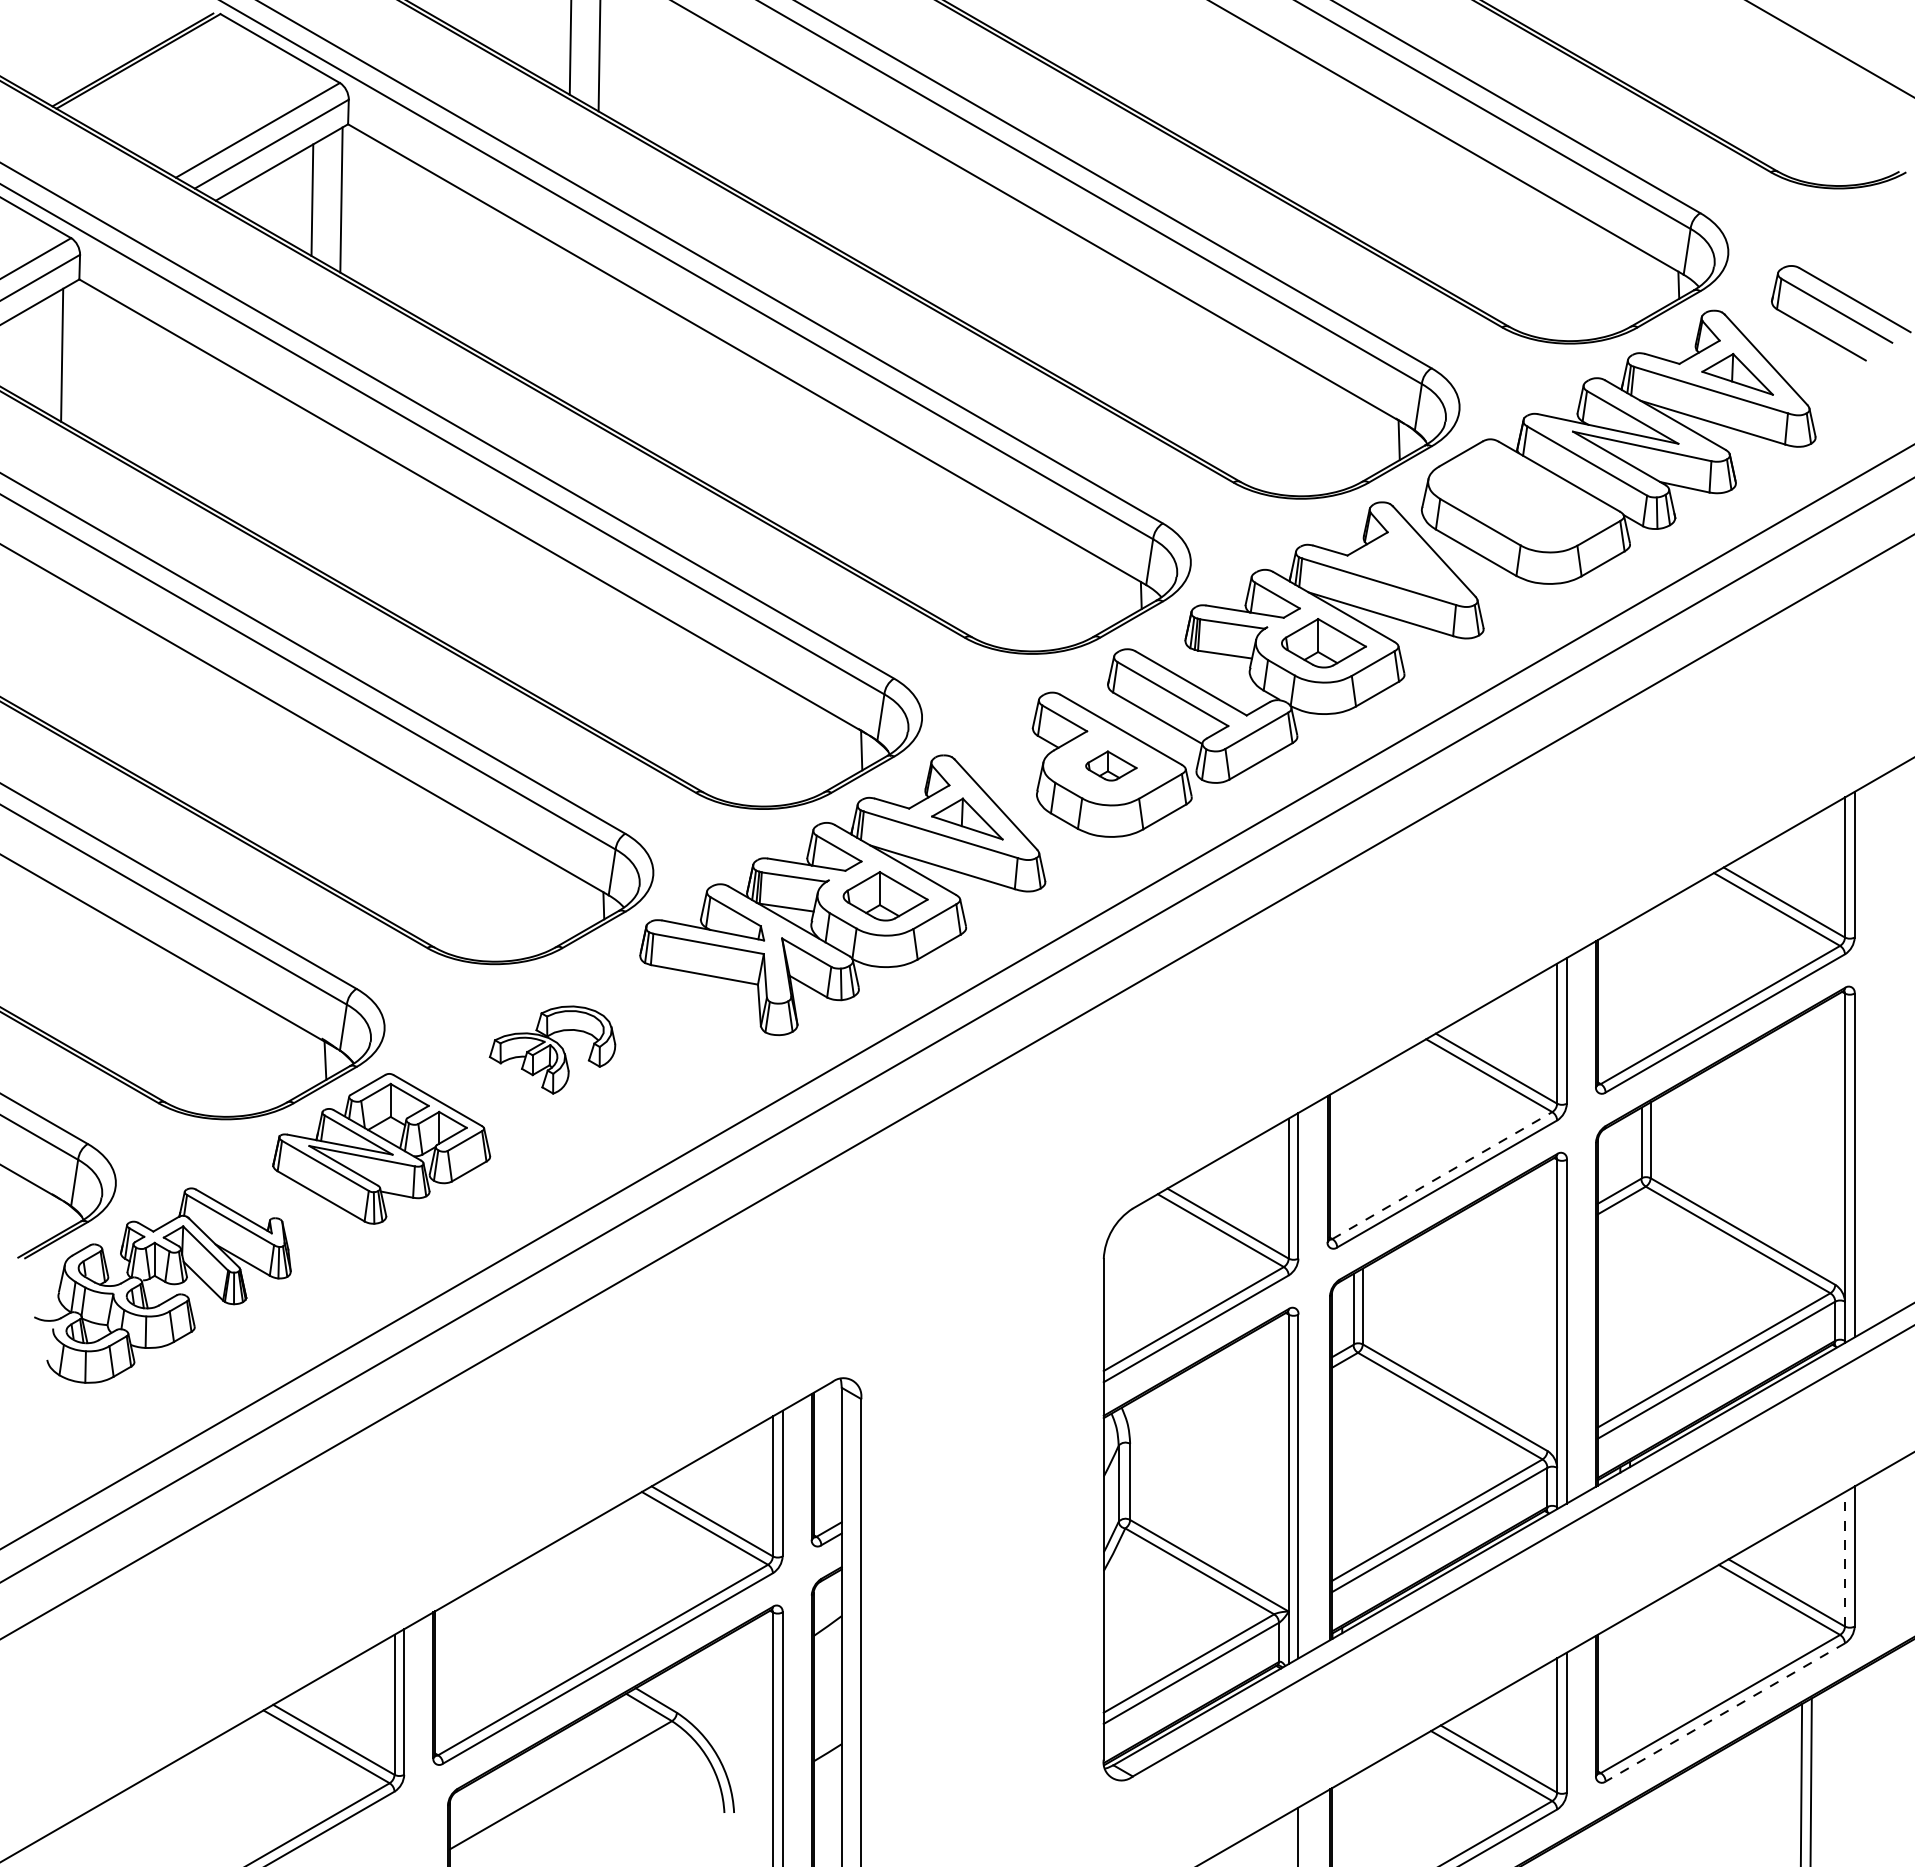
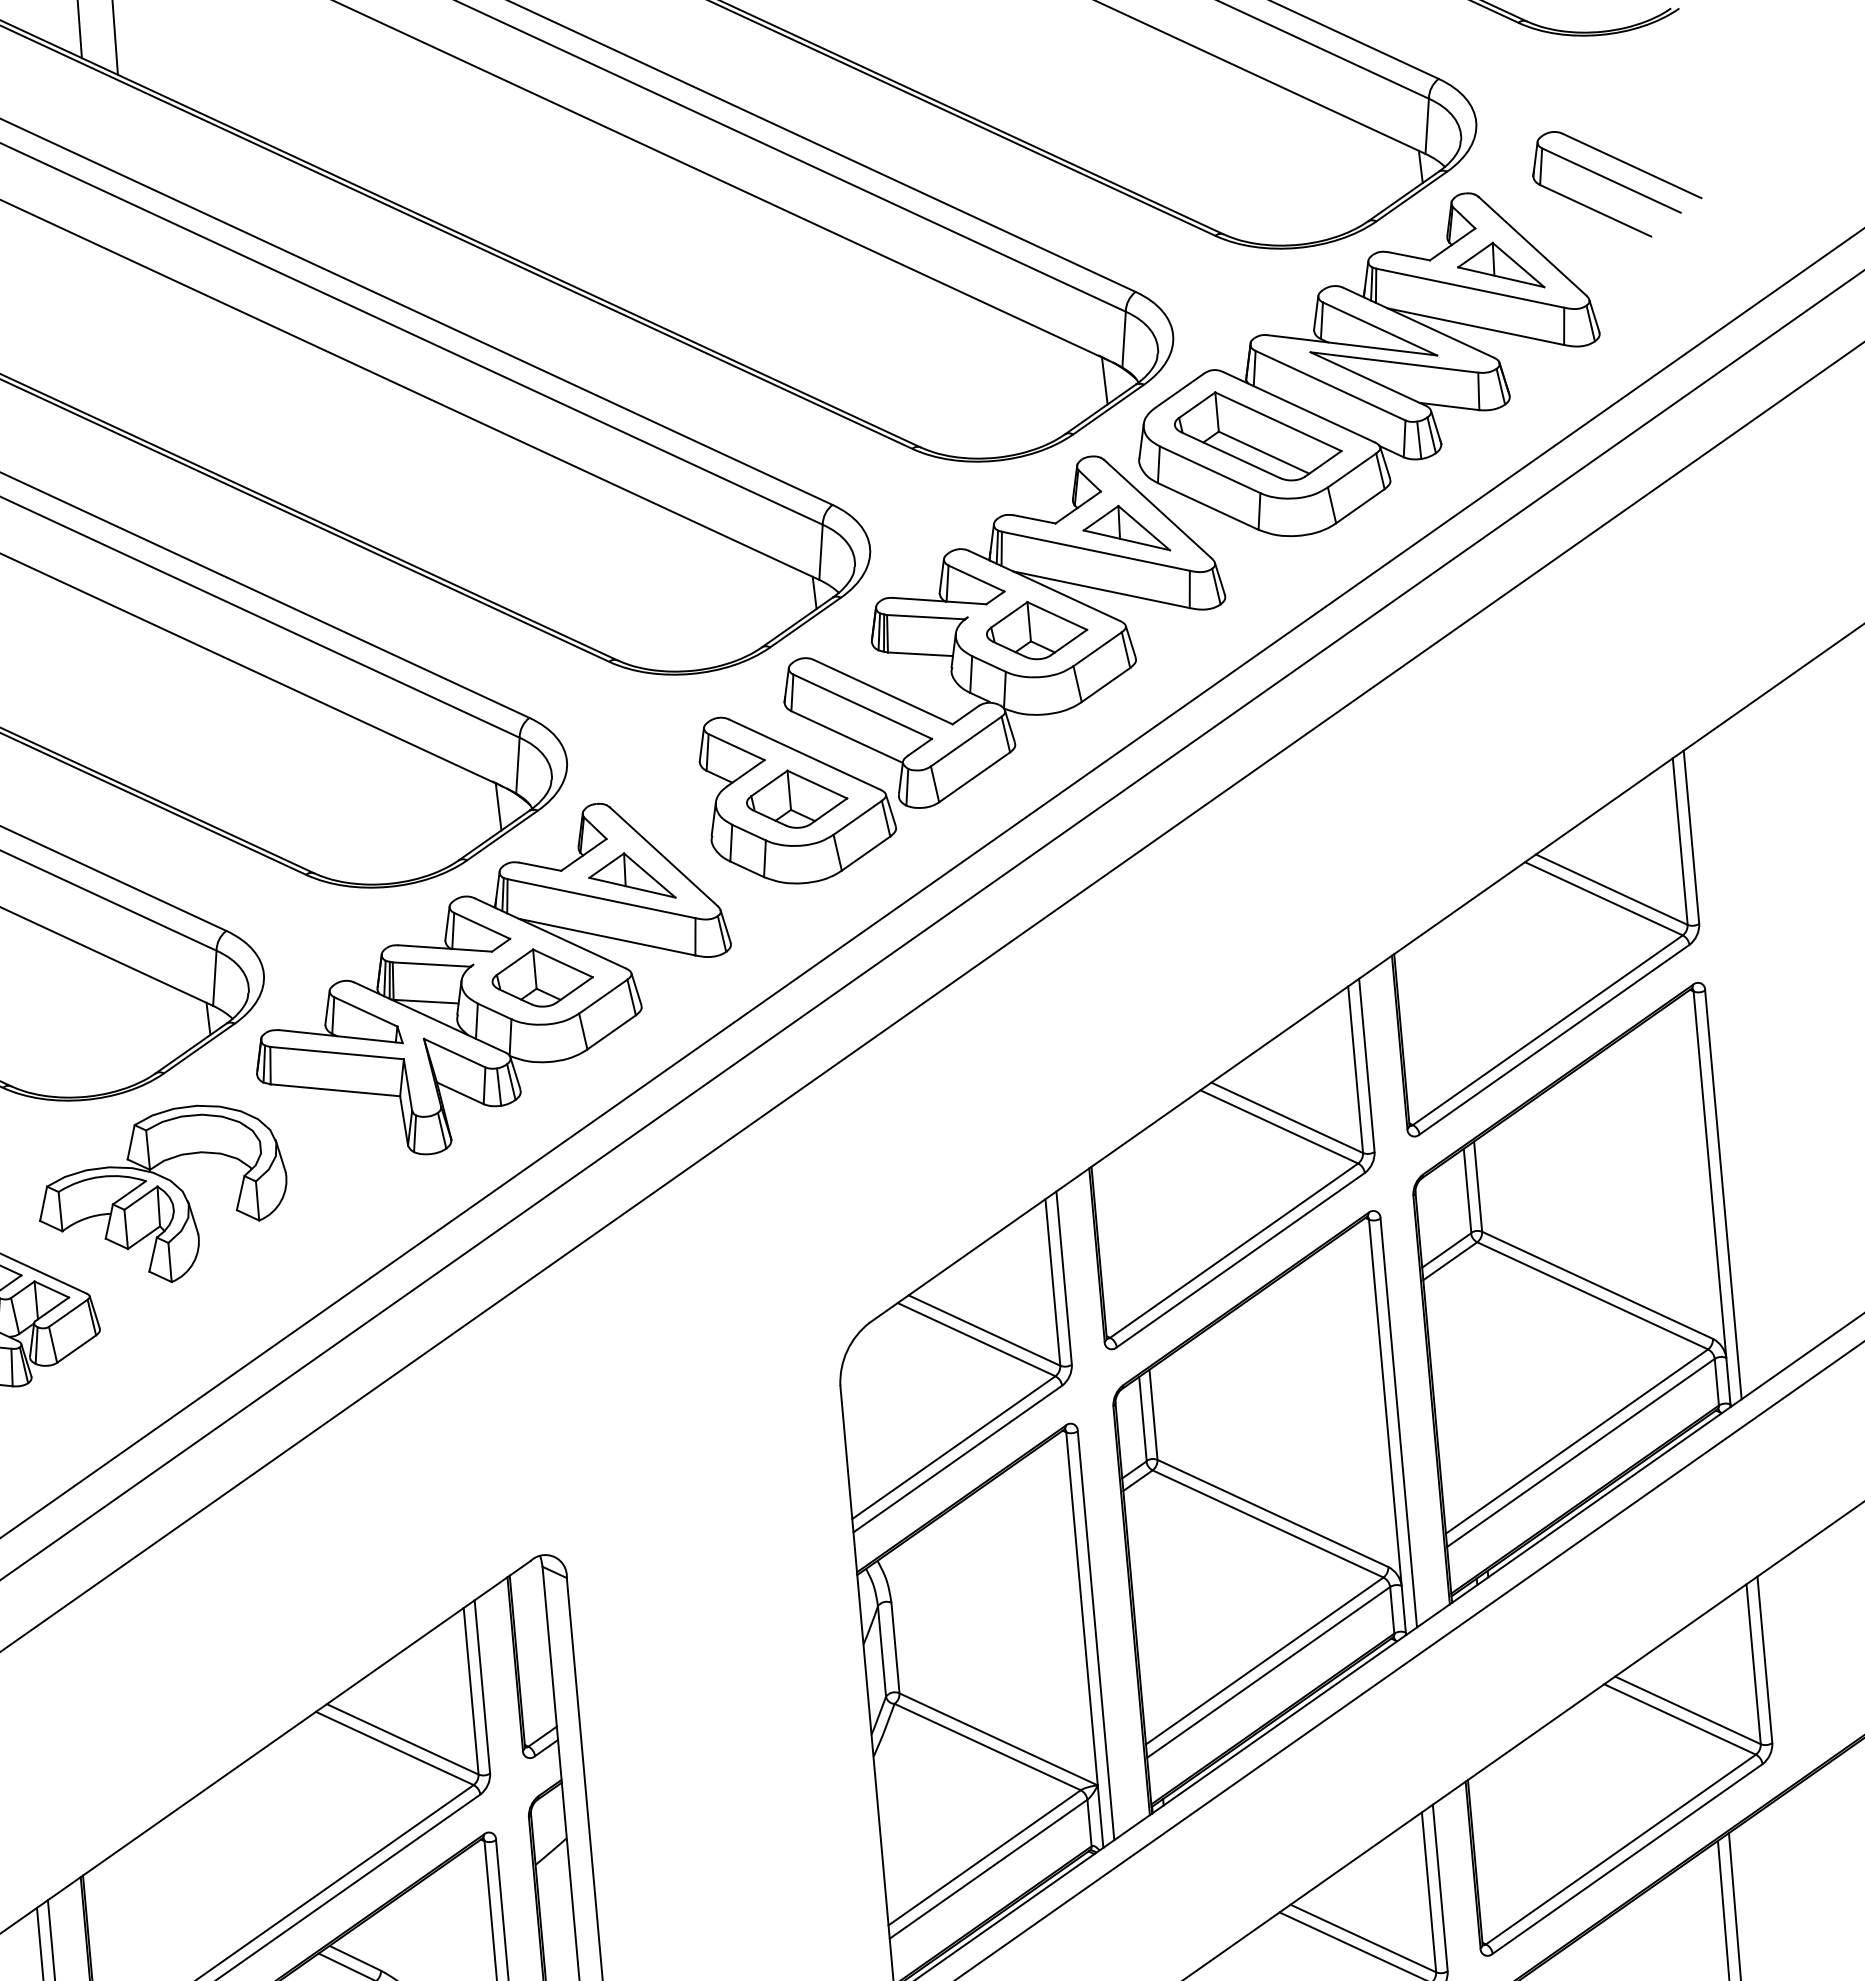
part: (1522, 497) -> (1257, 435), added
part: (1405, 565) -> (1125, 529), added
part: (1111, 765) -> (797, 798), size x1.67
part: (552, 1049) -> (162, 1195), size x1.67
line: (1442, 1175) -> (1234, 1250), dashed -> solid
line: (1845, 1558) -> (1754, 1663), dashed -> solid
line: (1724, 1712) -> (1626, 1859), dashed -> solid

